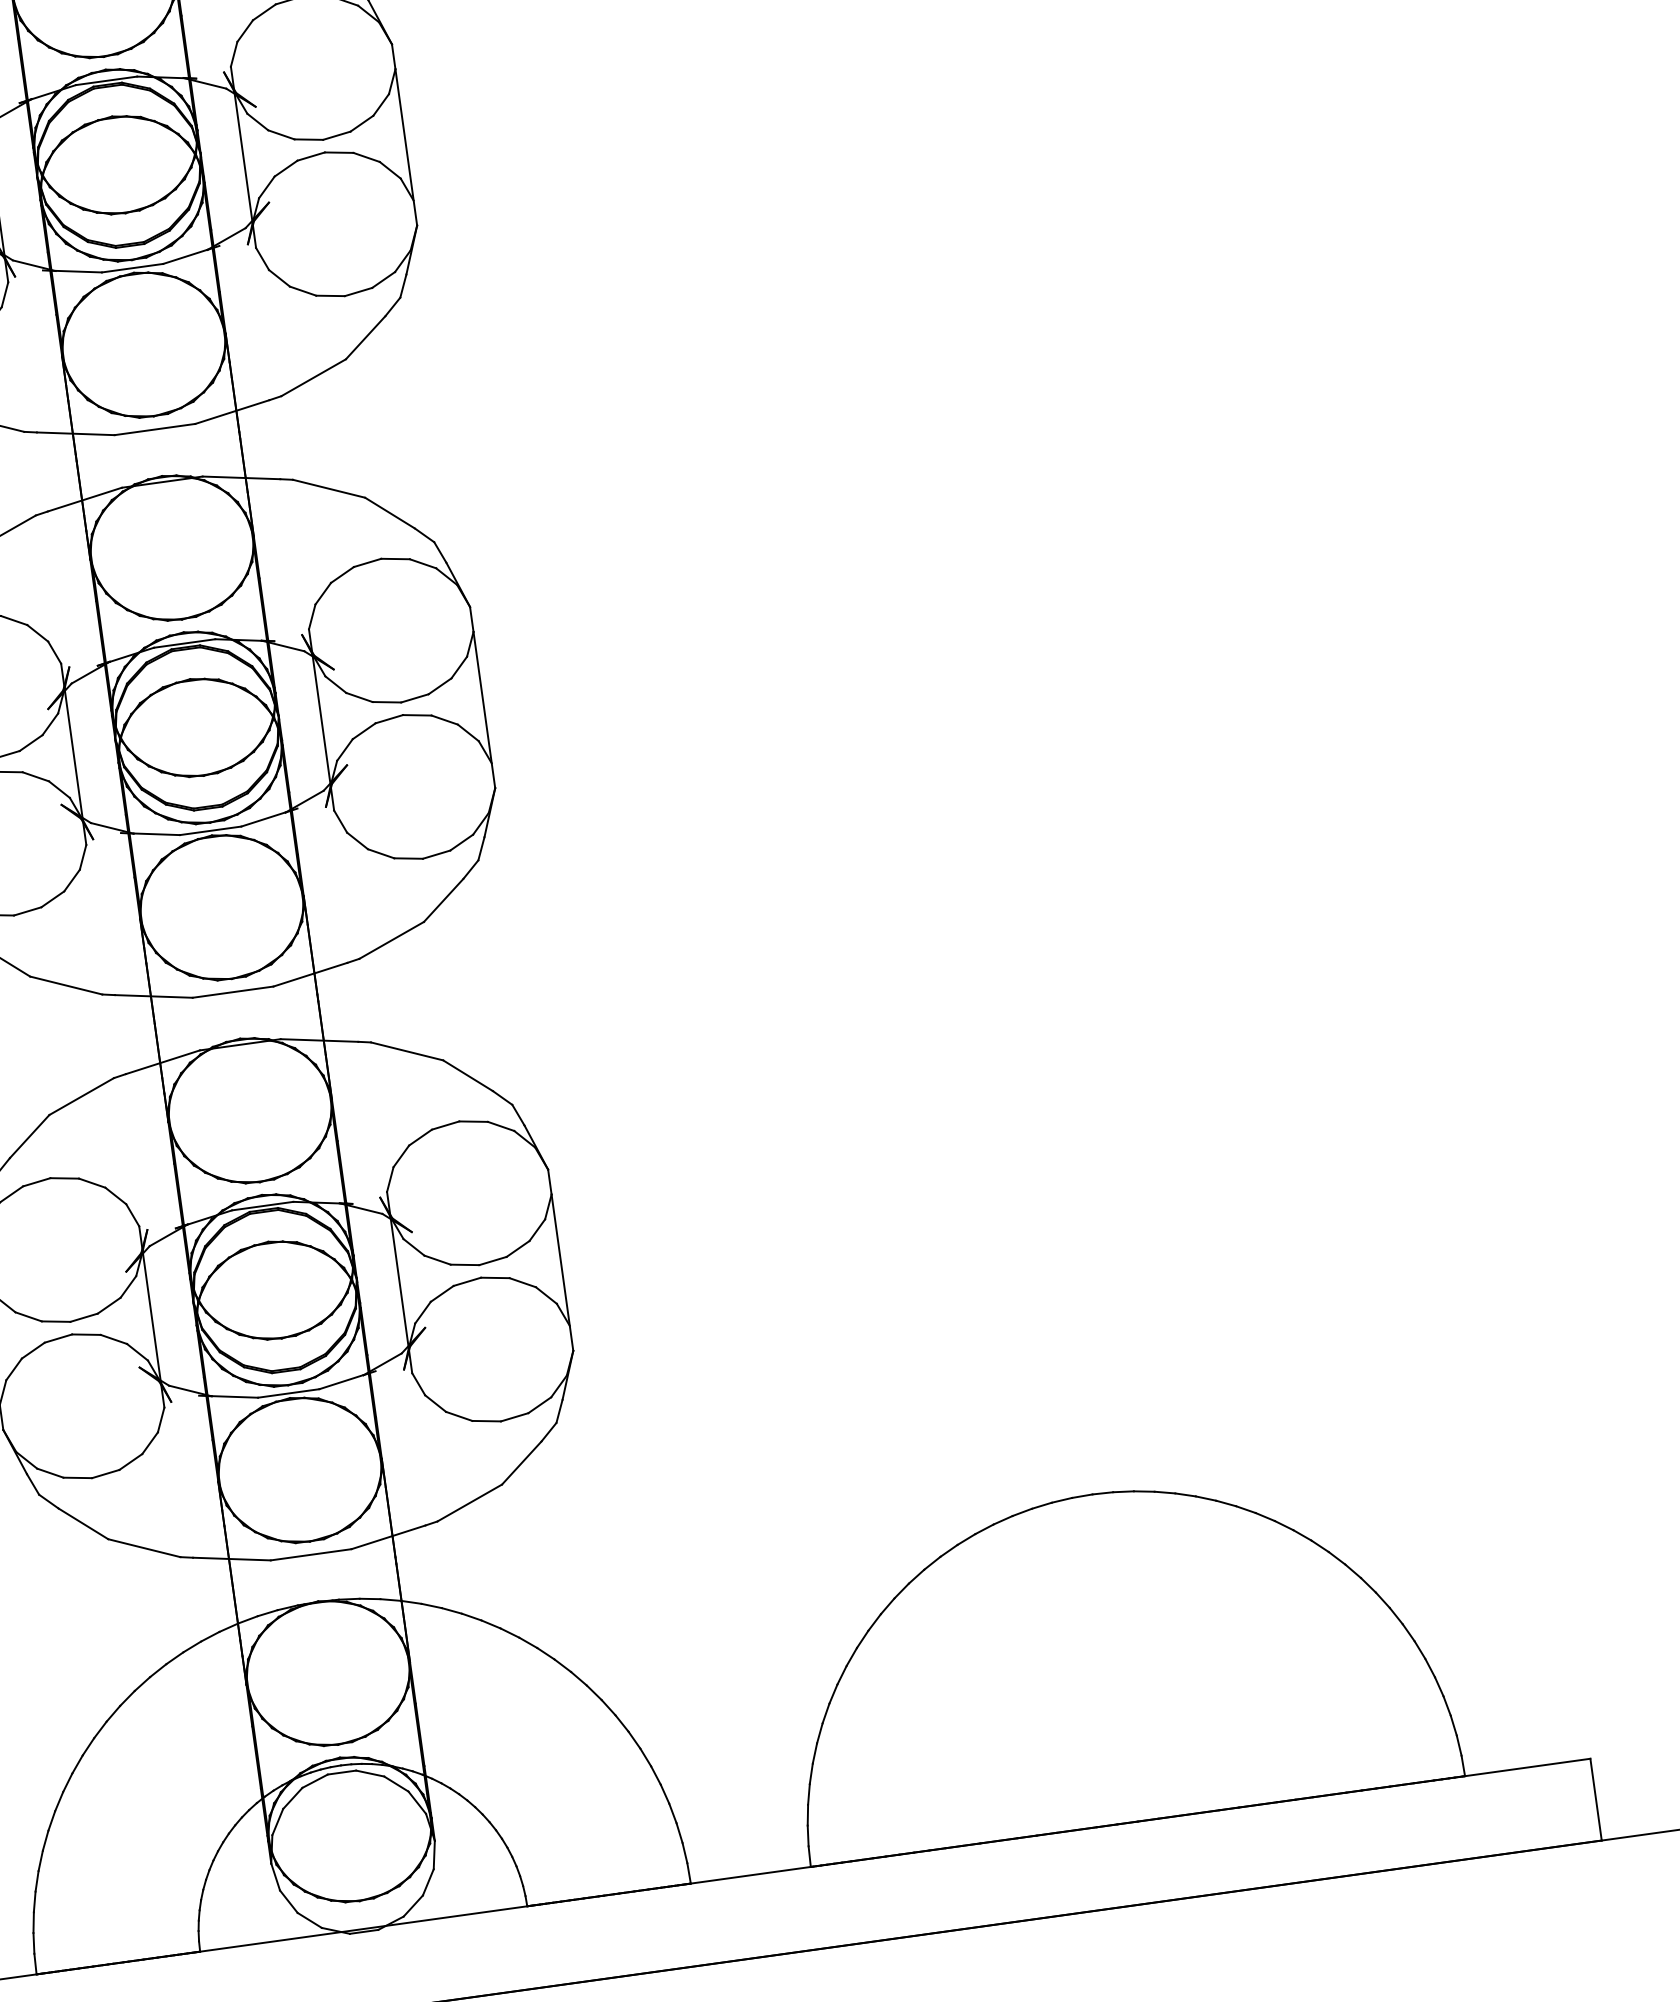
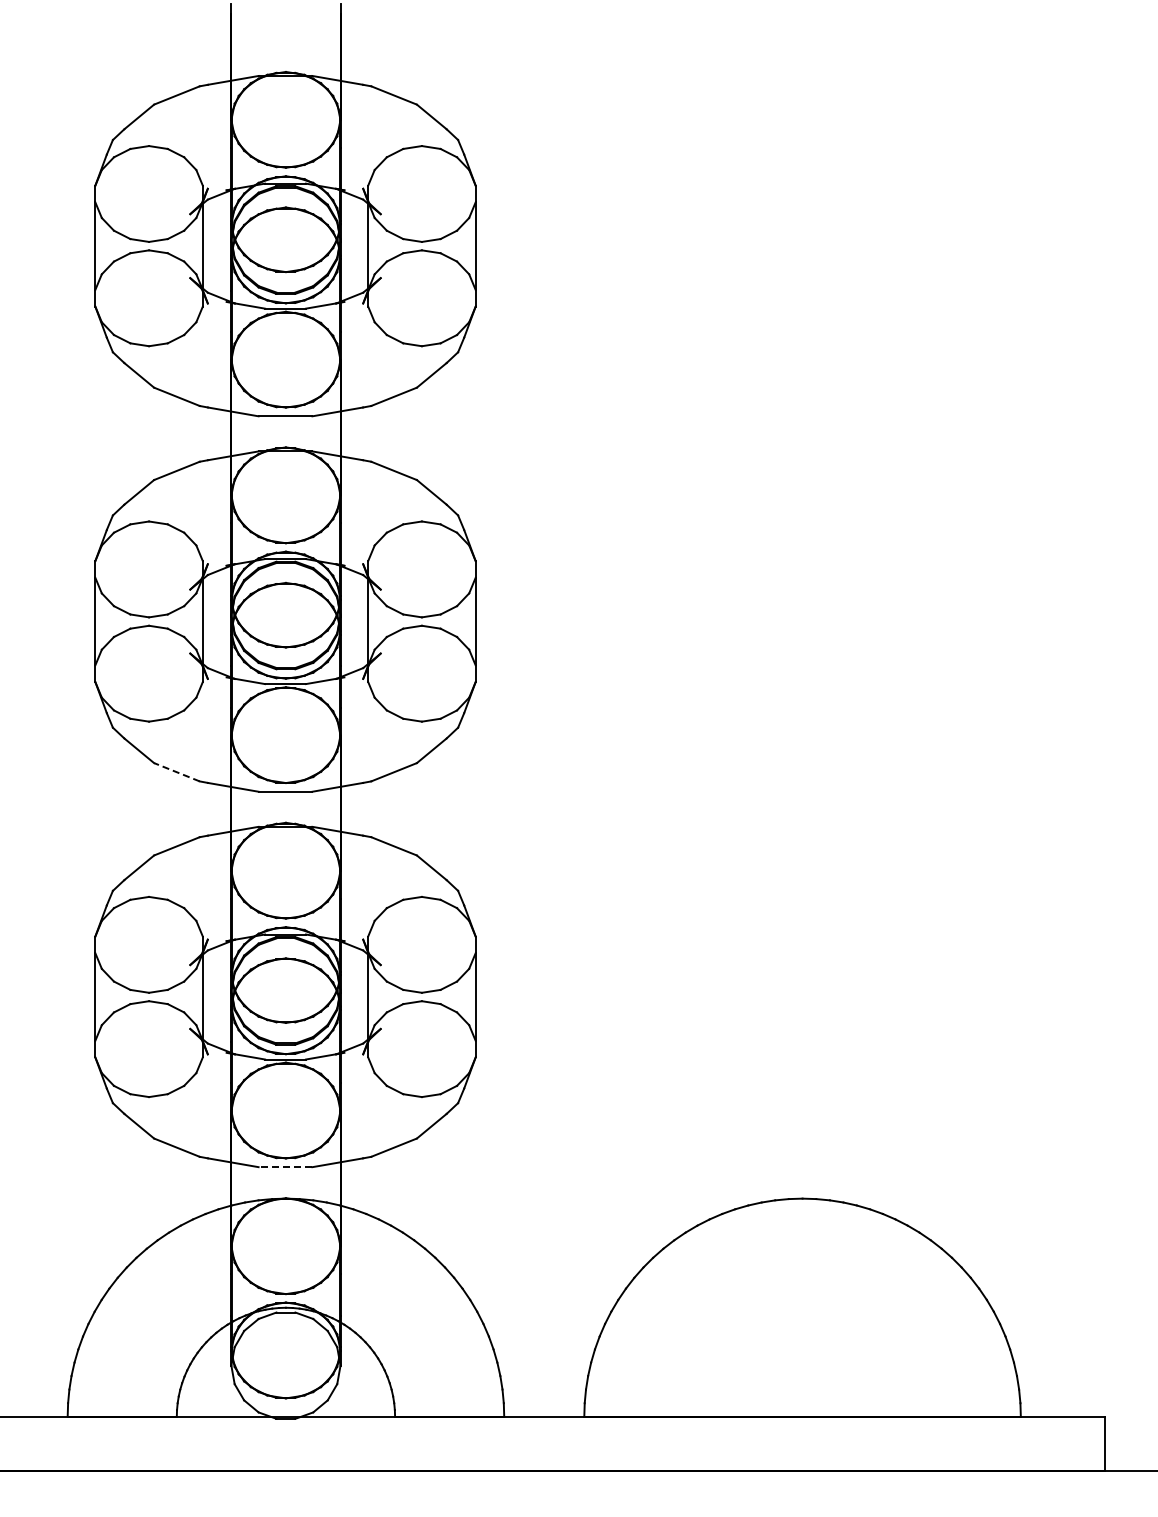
line: (65, 986) -> (176, 772), solid -> dashed
line: (311, 1555) -> (285, 1167), solid -> dashed

